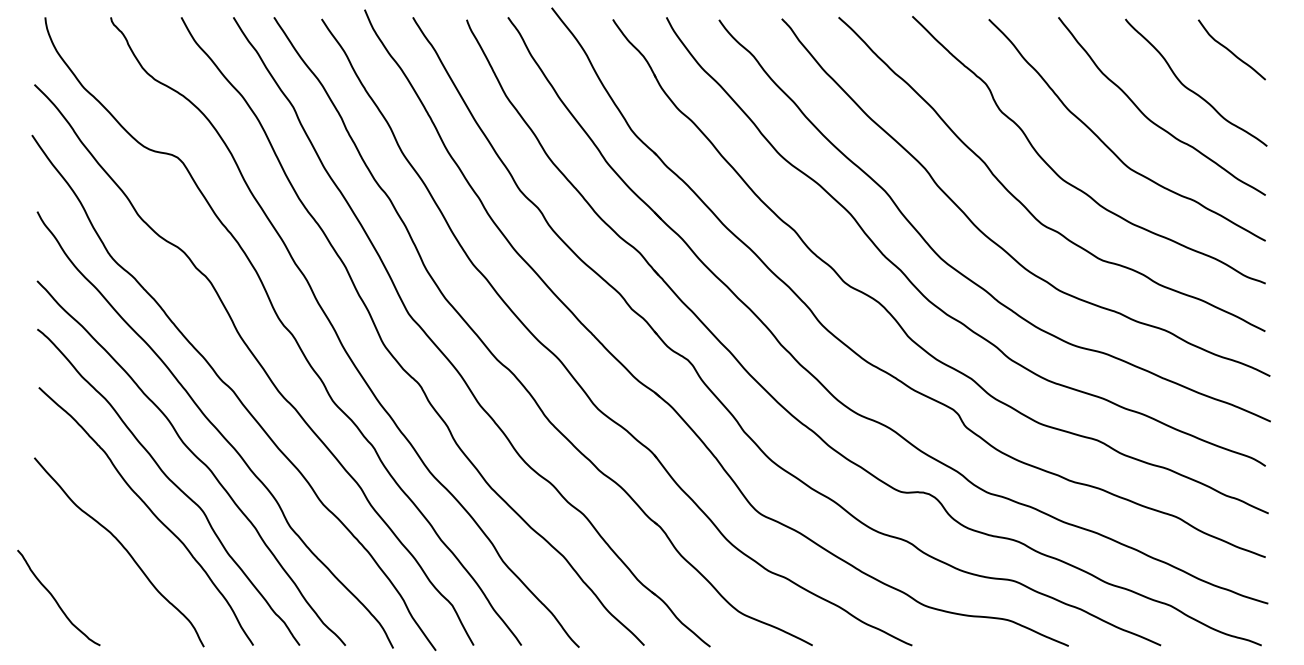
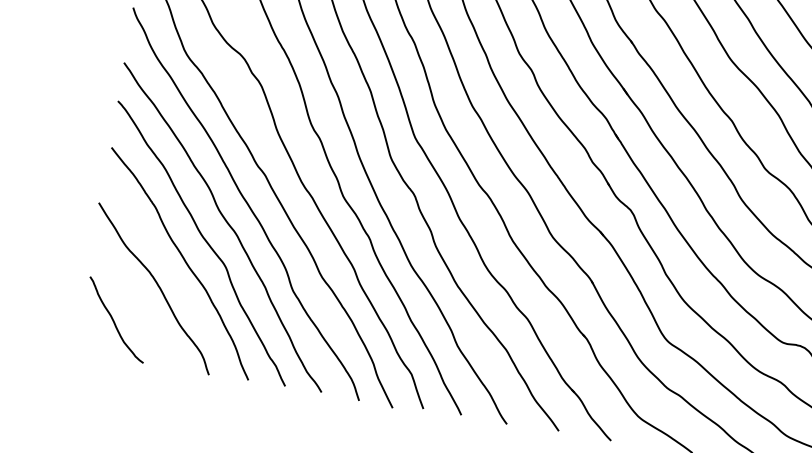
curve: (55, 598) -> (114, 319), moved

